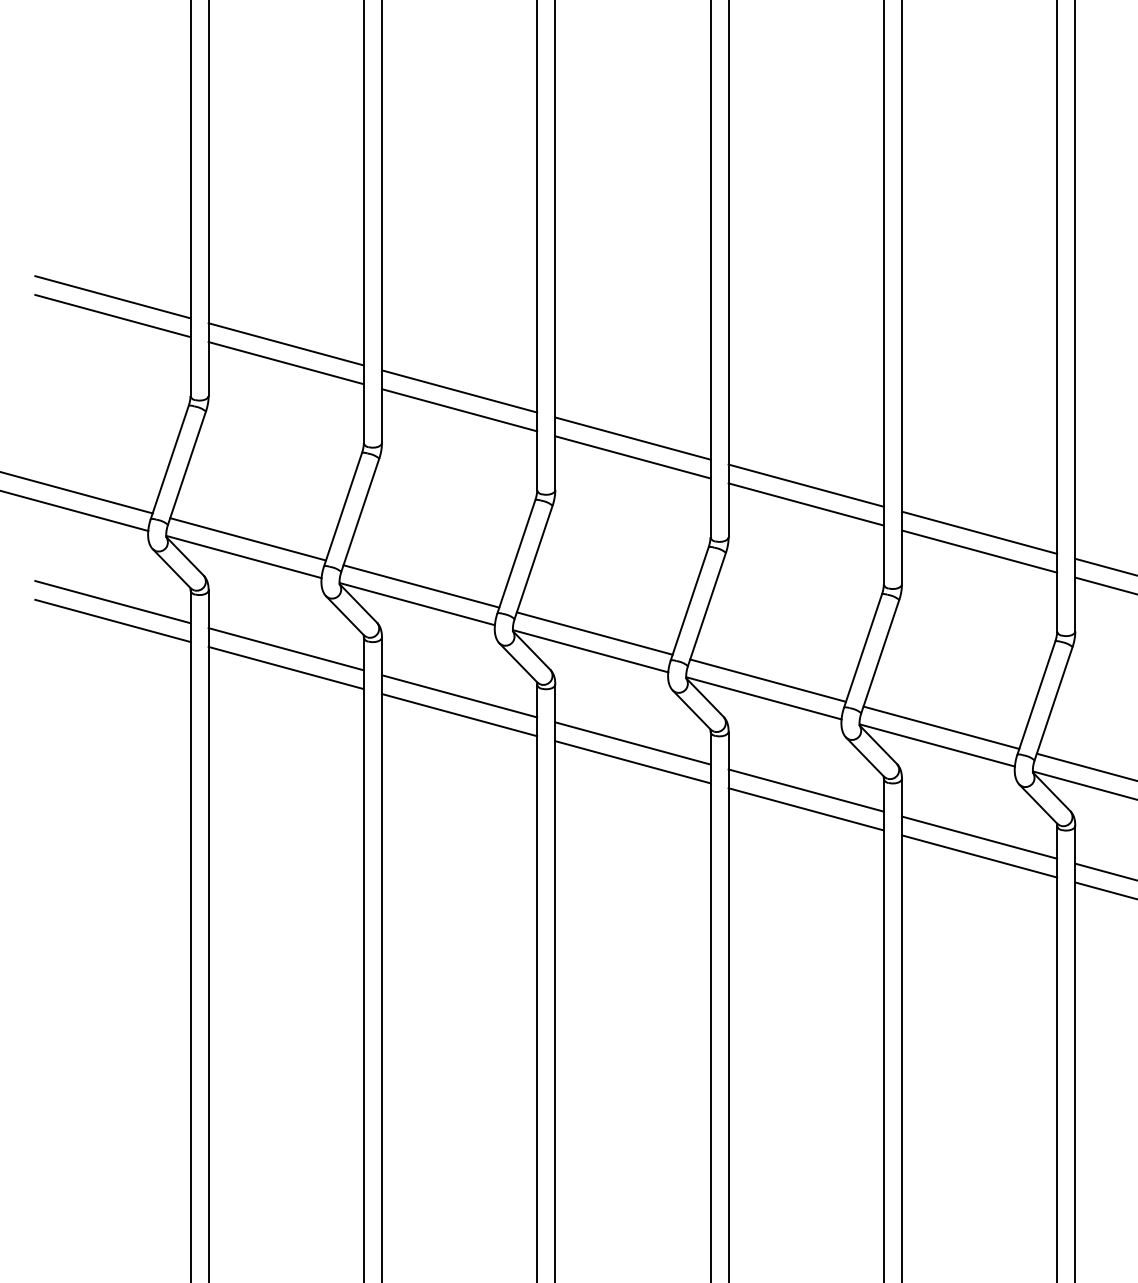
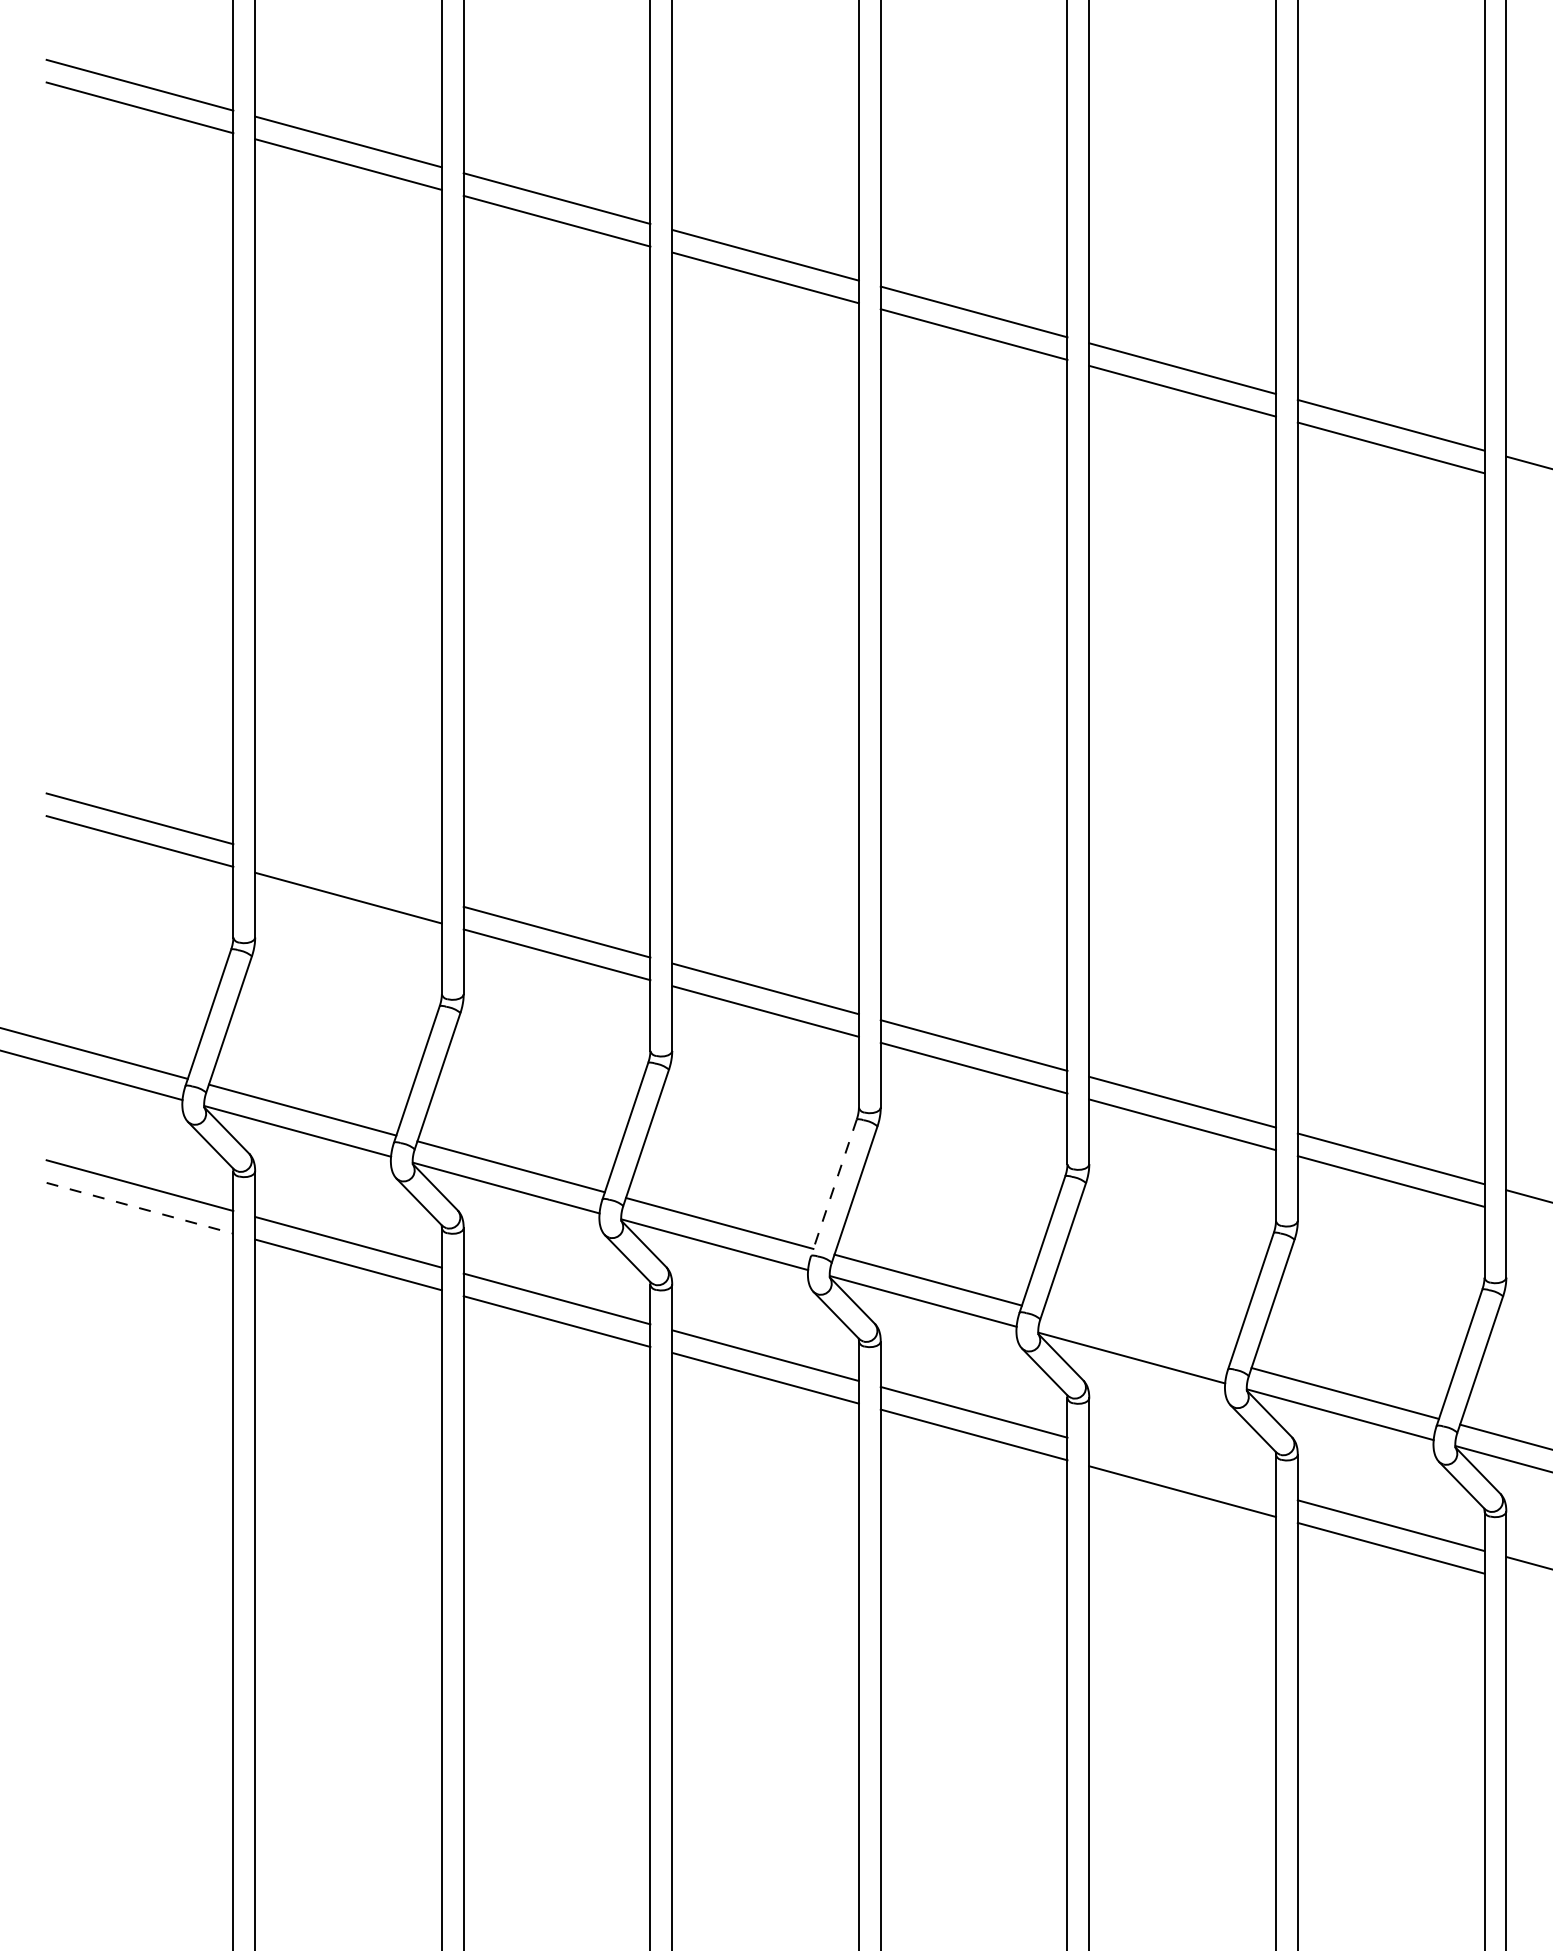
line: (286, 344) -> (348, 875), removed
line: (689, 603) -> (833, 1187), solid -> dashed
line: (113, 621) -> (140, 1208), solid -> dashed
line: (941, 727) -> (1136, 1336), removed
line: (979, 837) -> (1182, 1468), removed

